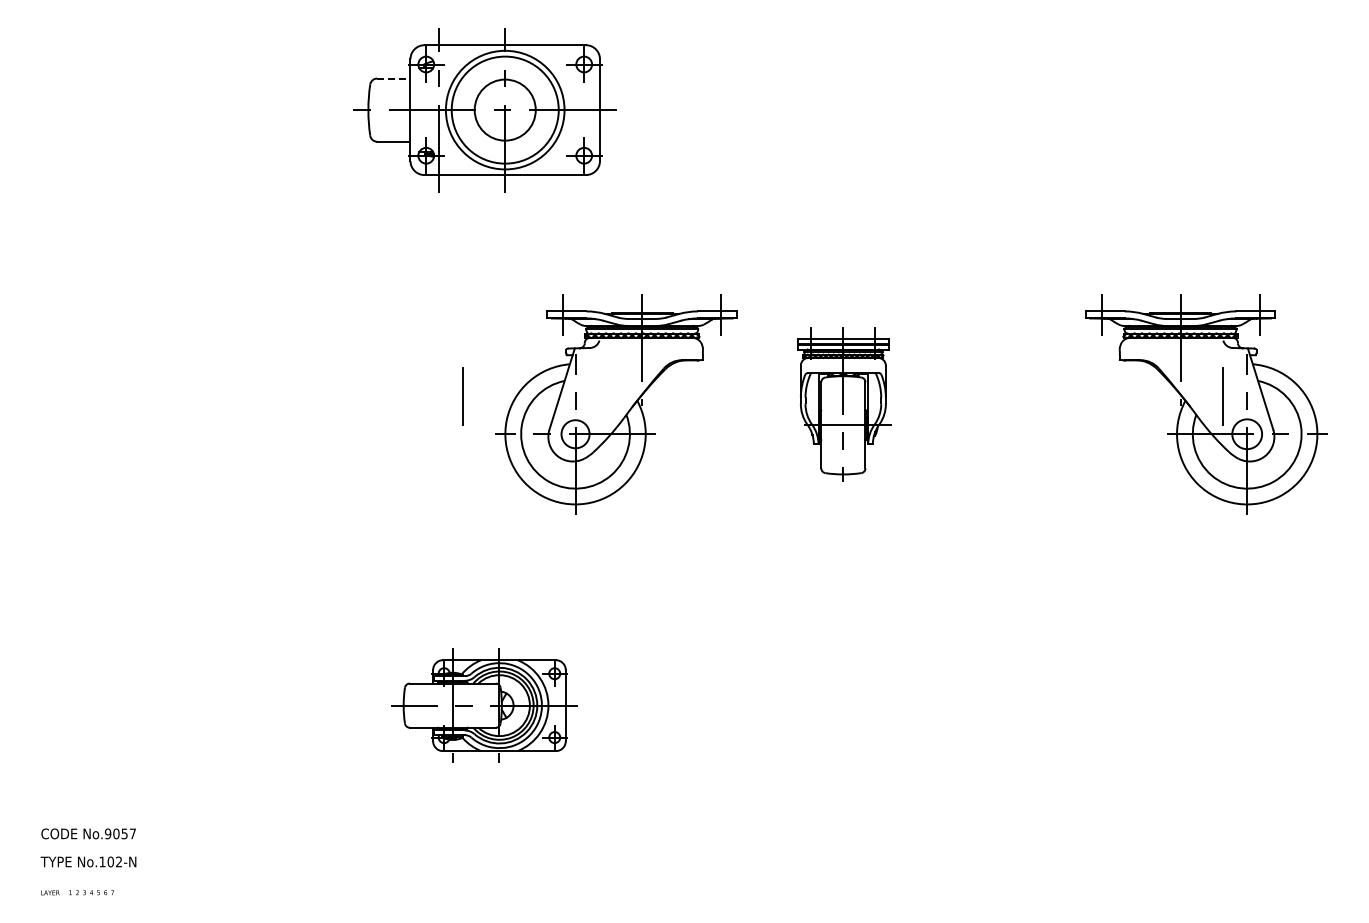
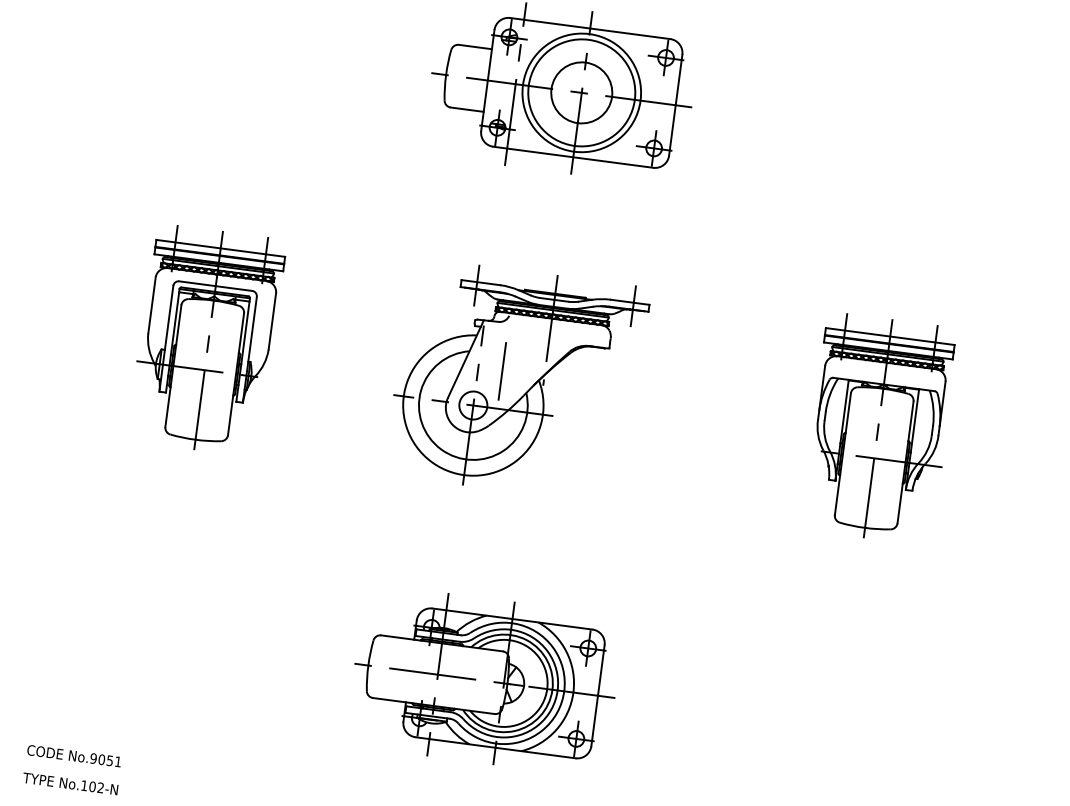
line: (393, 78) -> (475, 46), dashed -> solid
part: (166, 404) -> (207, 340), added
part: (616, 404) -> (517, 381), moved
part: (844, 404) -> (879, 429), size x1.43
part: (485, 705) -> (484, 680), size x1.43
text: (132, 833) -> (117, 761), No.9057 -> No.9051

